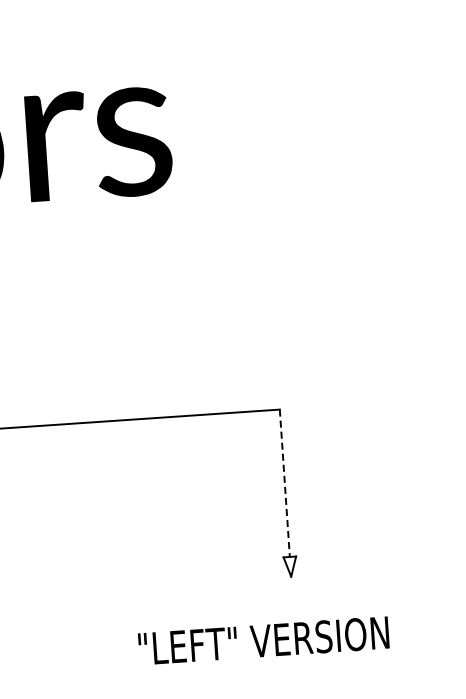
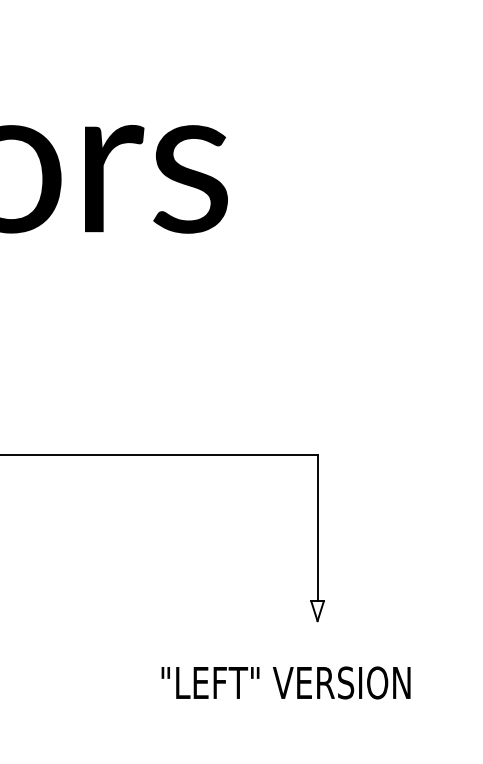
line: (284, 483) -> (317, 528), dashed -> solid

